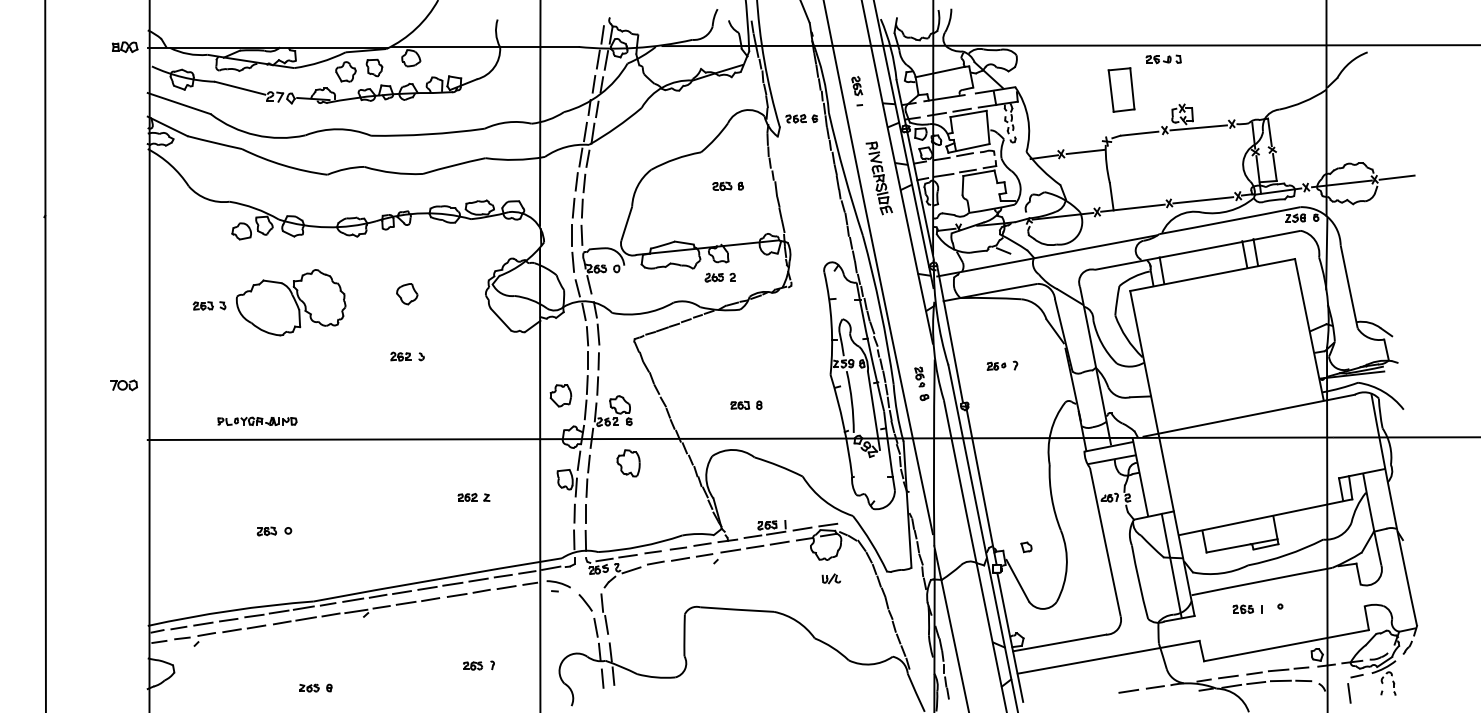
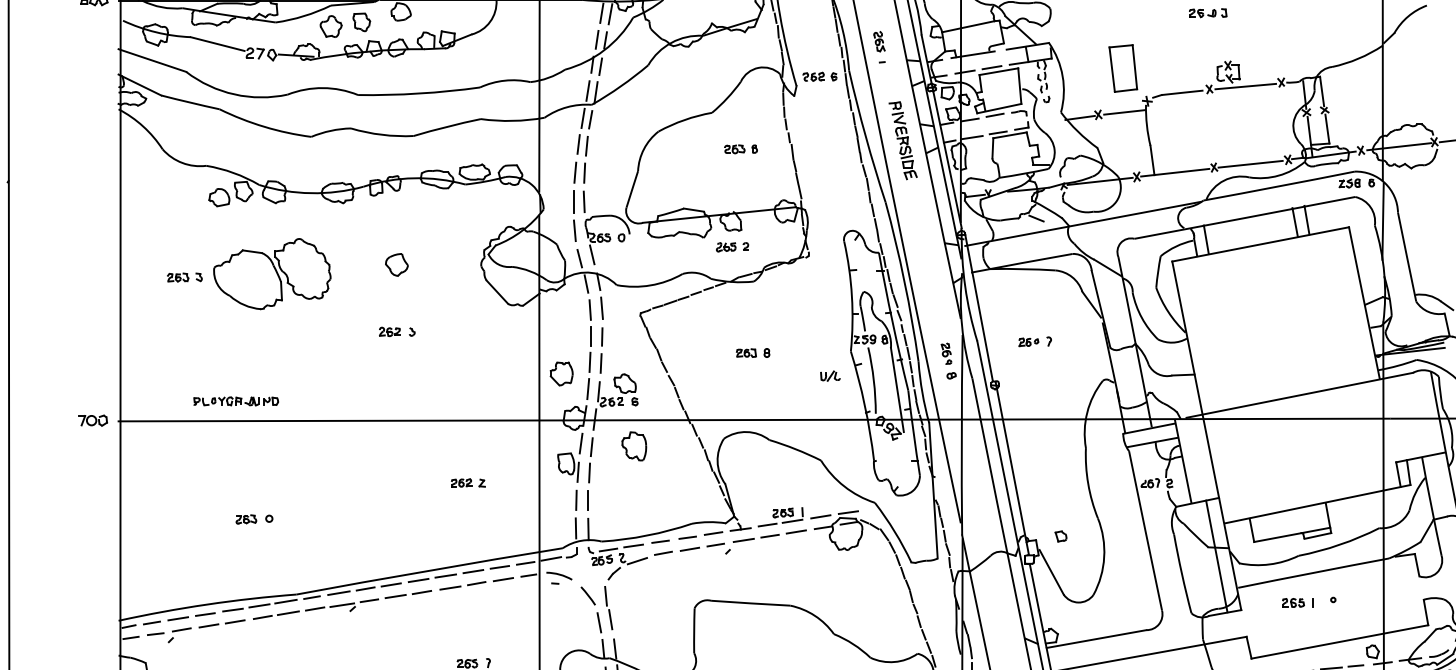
part: (1121, 89) -> (1123, 67), moved
part: (123, 385) -> (92, 420), moved
part: (746, 404) -> (753, 352), moved
part: (831, 578) -> (830, 375), moved

